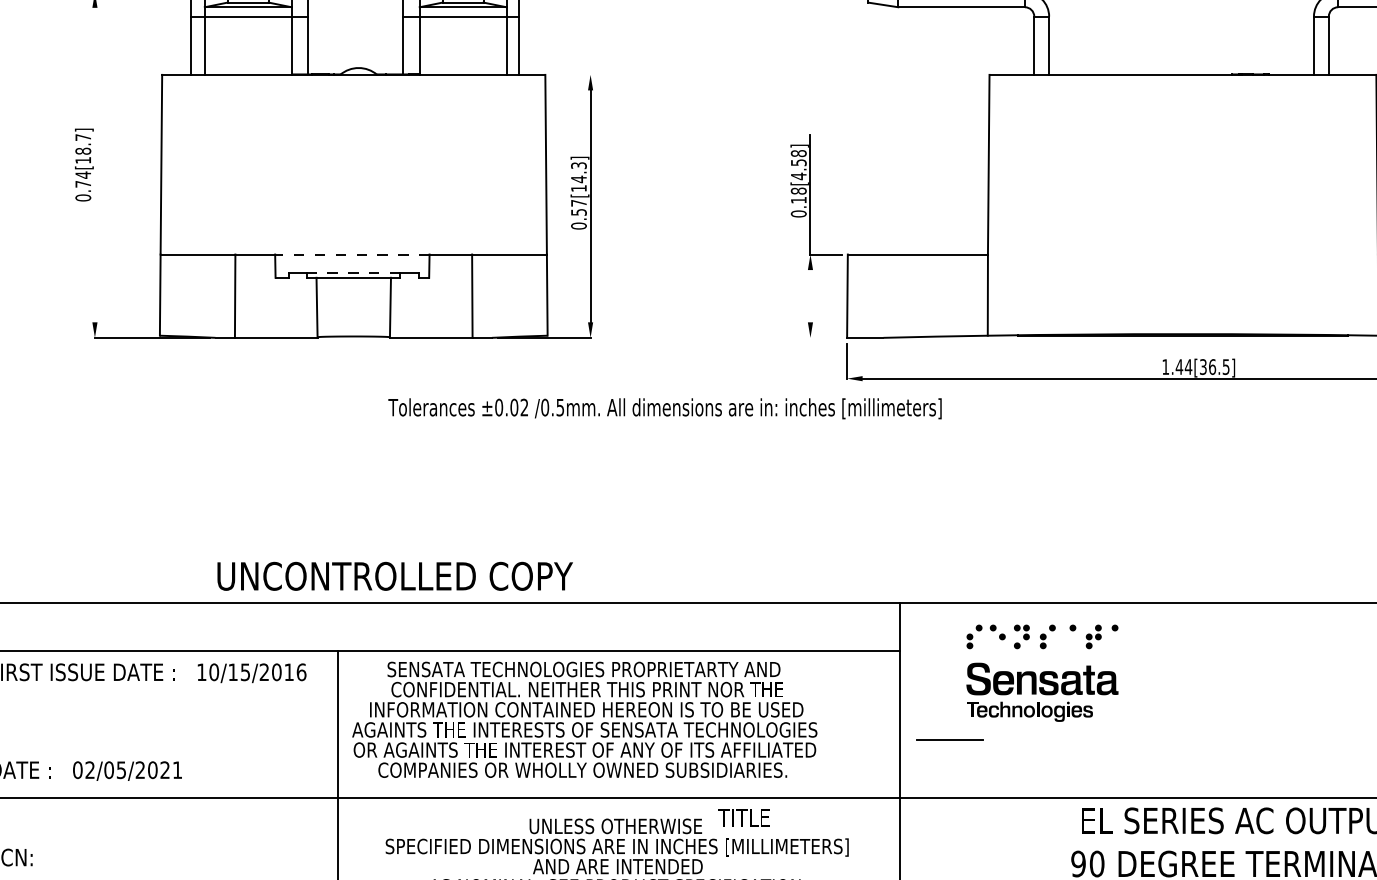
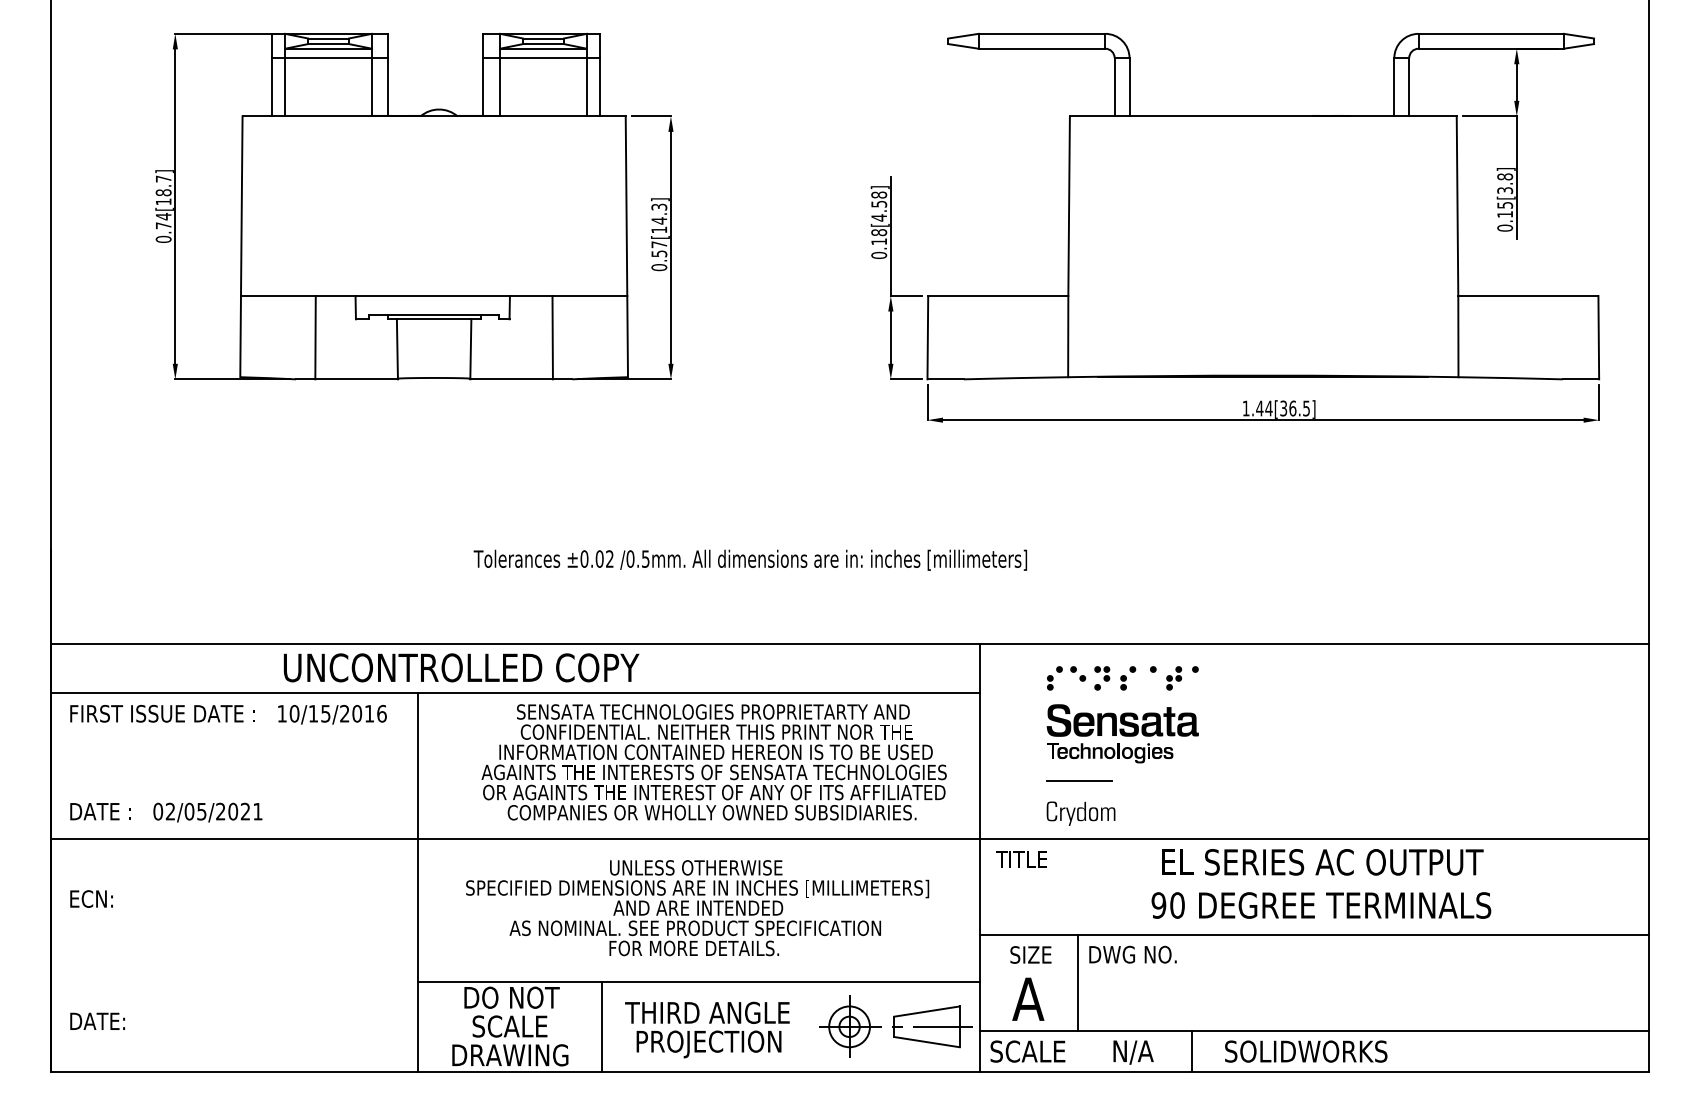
line: (570, 75) -> (650, 116), added
line: (95, 165) -> (175, 206), added
line: (352, 255) -> (432, 296), dashed -> solid
line: (354, 273) -> (434, 314), dashed -> solid
line: (810, 296) -> (890, 337), added
line: (825, 338) -> (905, 379), added
text: (664, 408) -> (749, 559), moved
text: (395, 576) -> (461, 667), moved
text: (584, 720) -> (713, 762), moved
line: (950, 739) -> (1079, 780), moved
part: (1000, 772) -> (1080, 813), added
text: (744, 818) -> (1021, 859), moved

